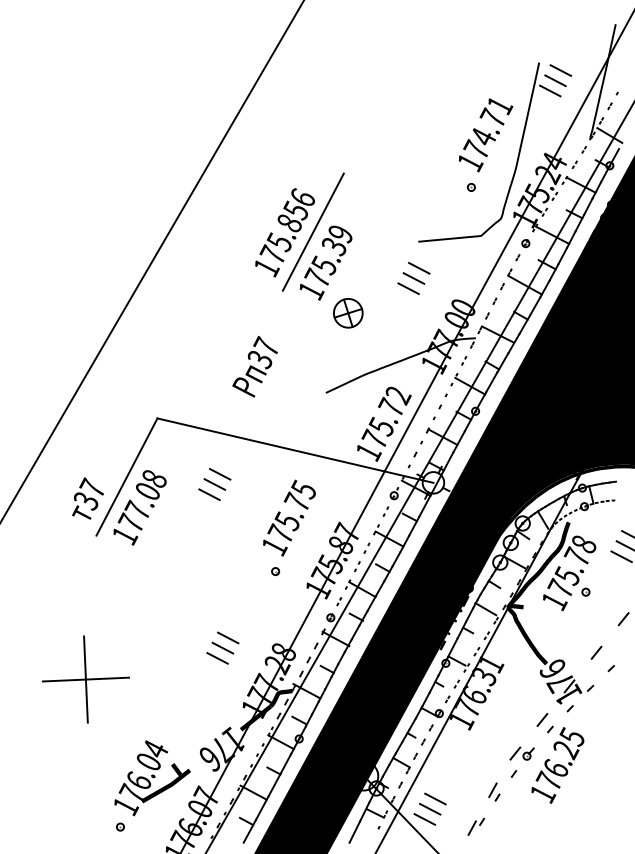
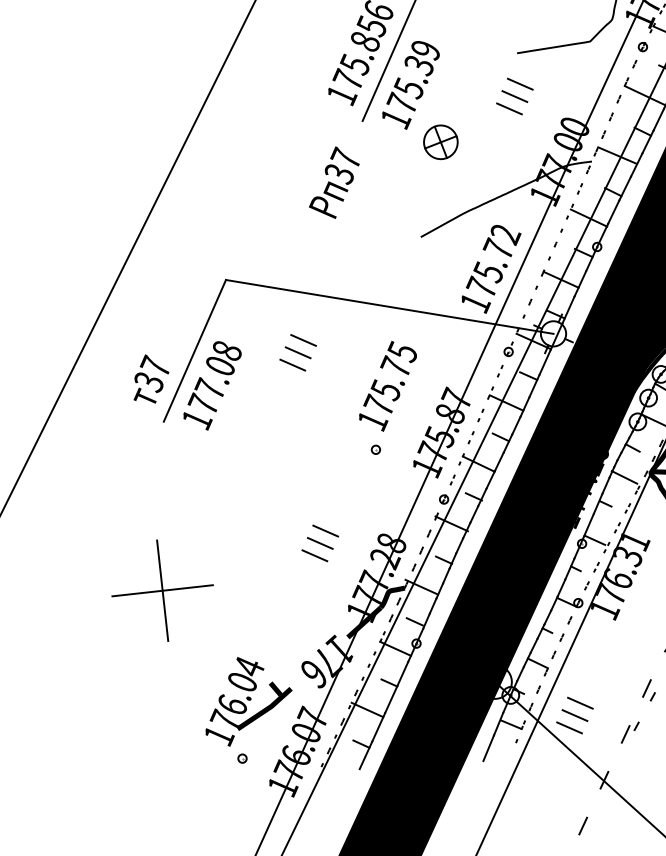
text: (254, 366) -> (333, 182), moved
part: (120, 826) -> (242, 757), moved

